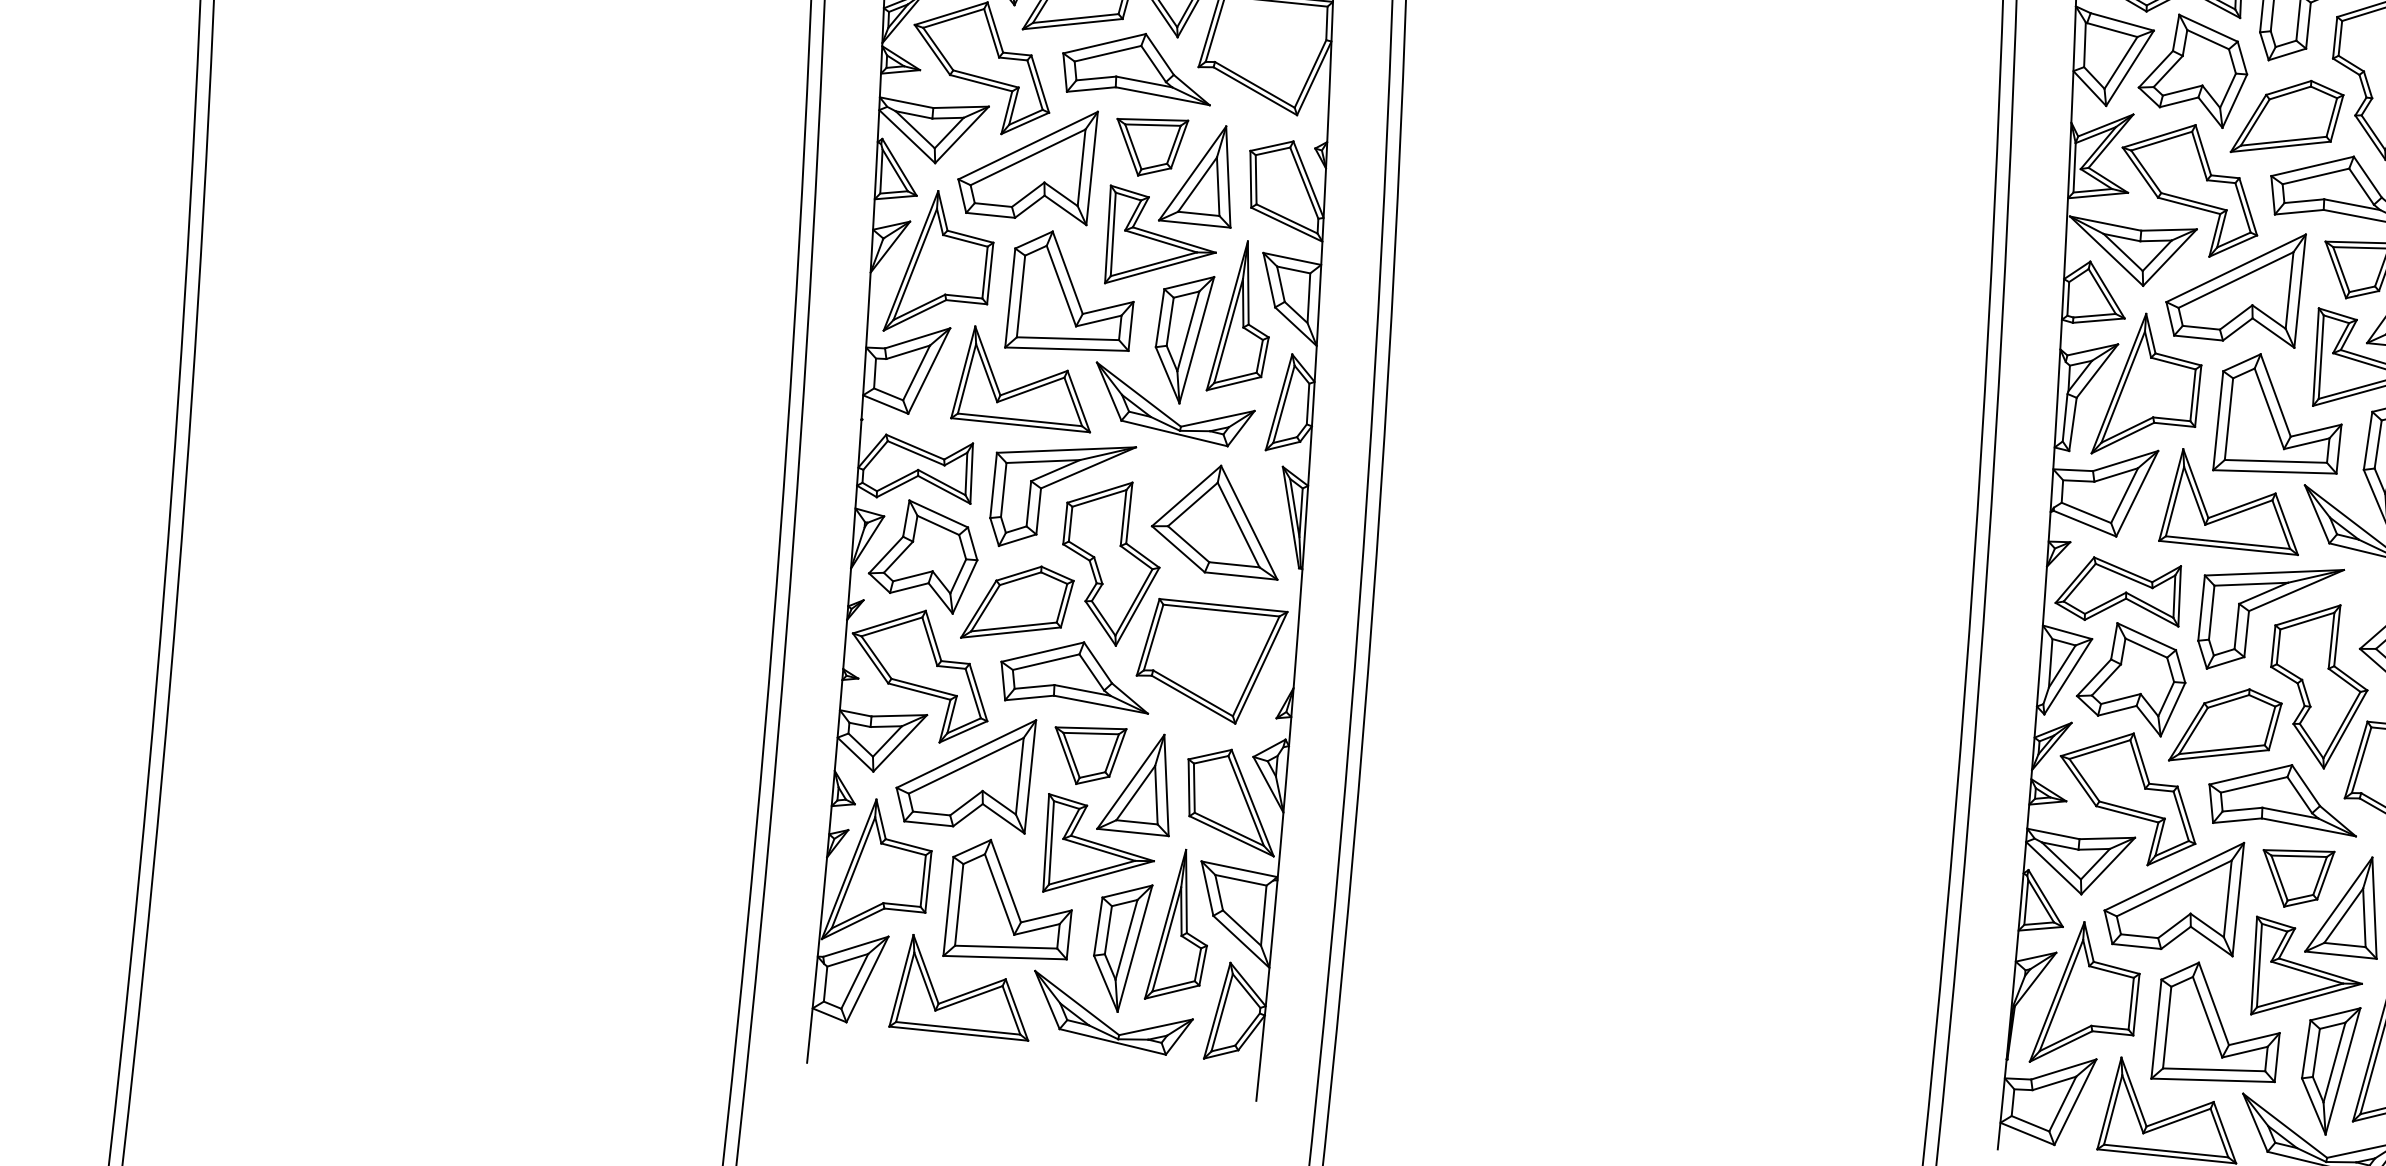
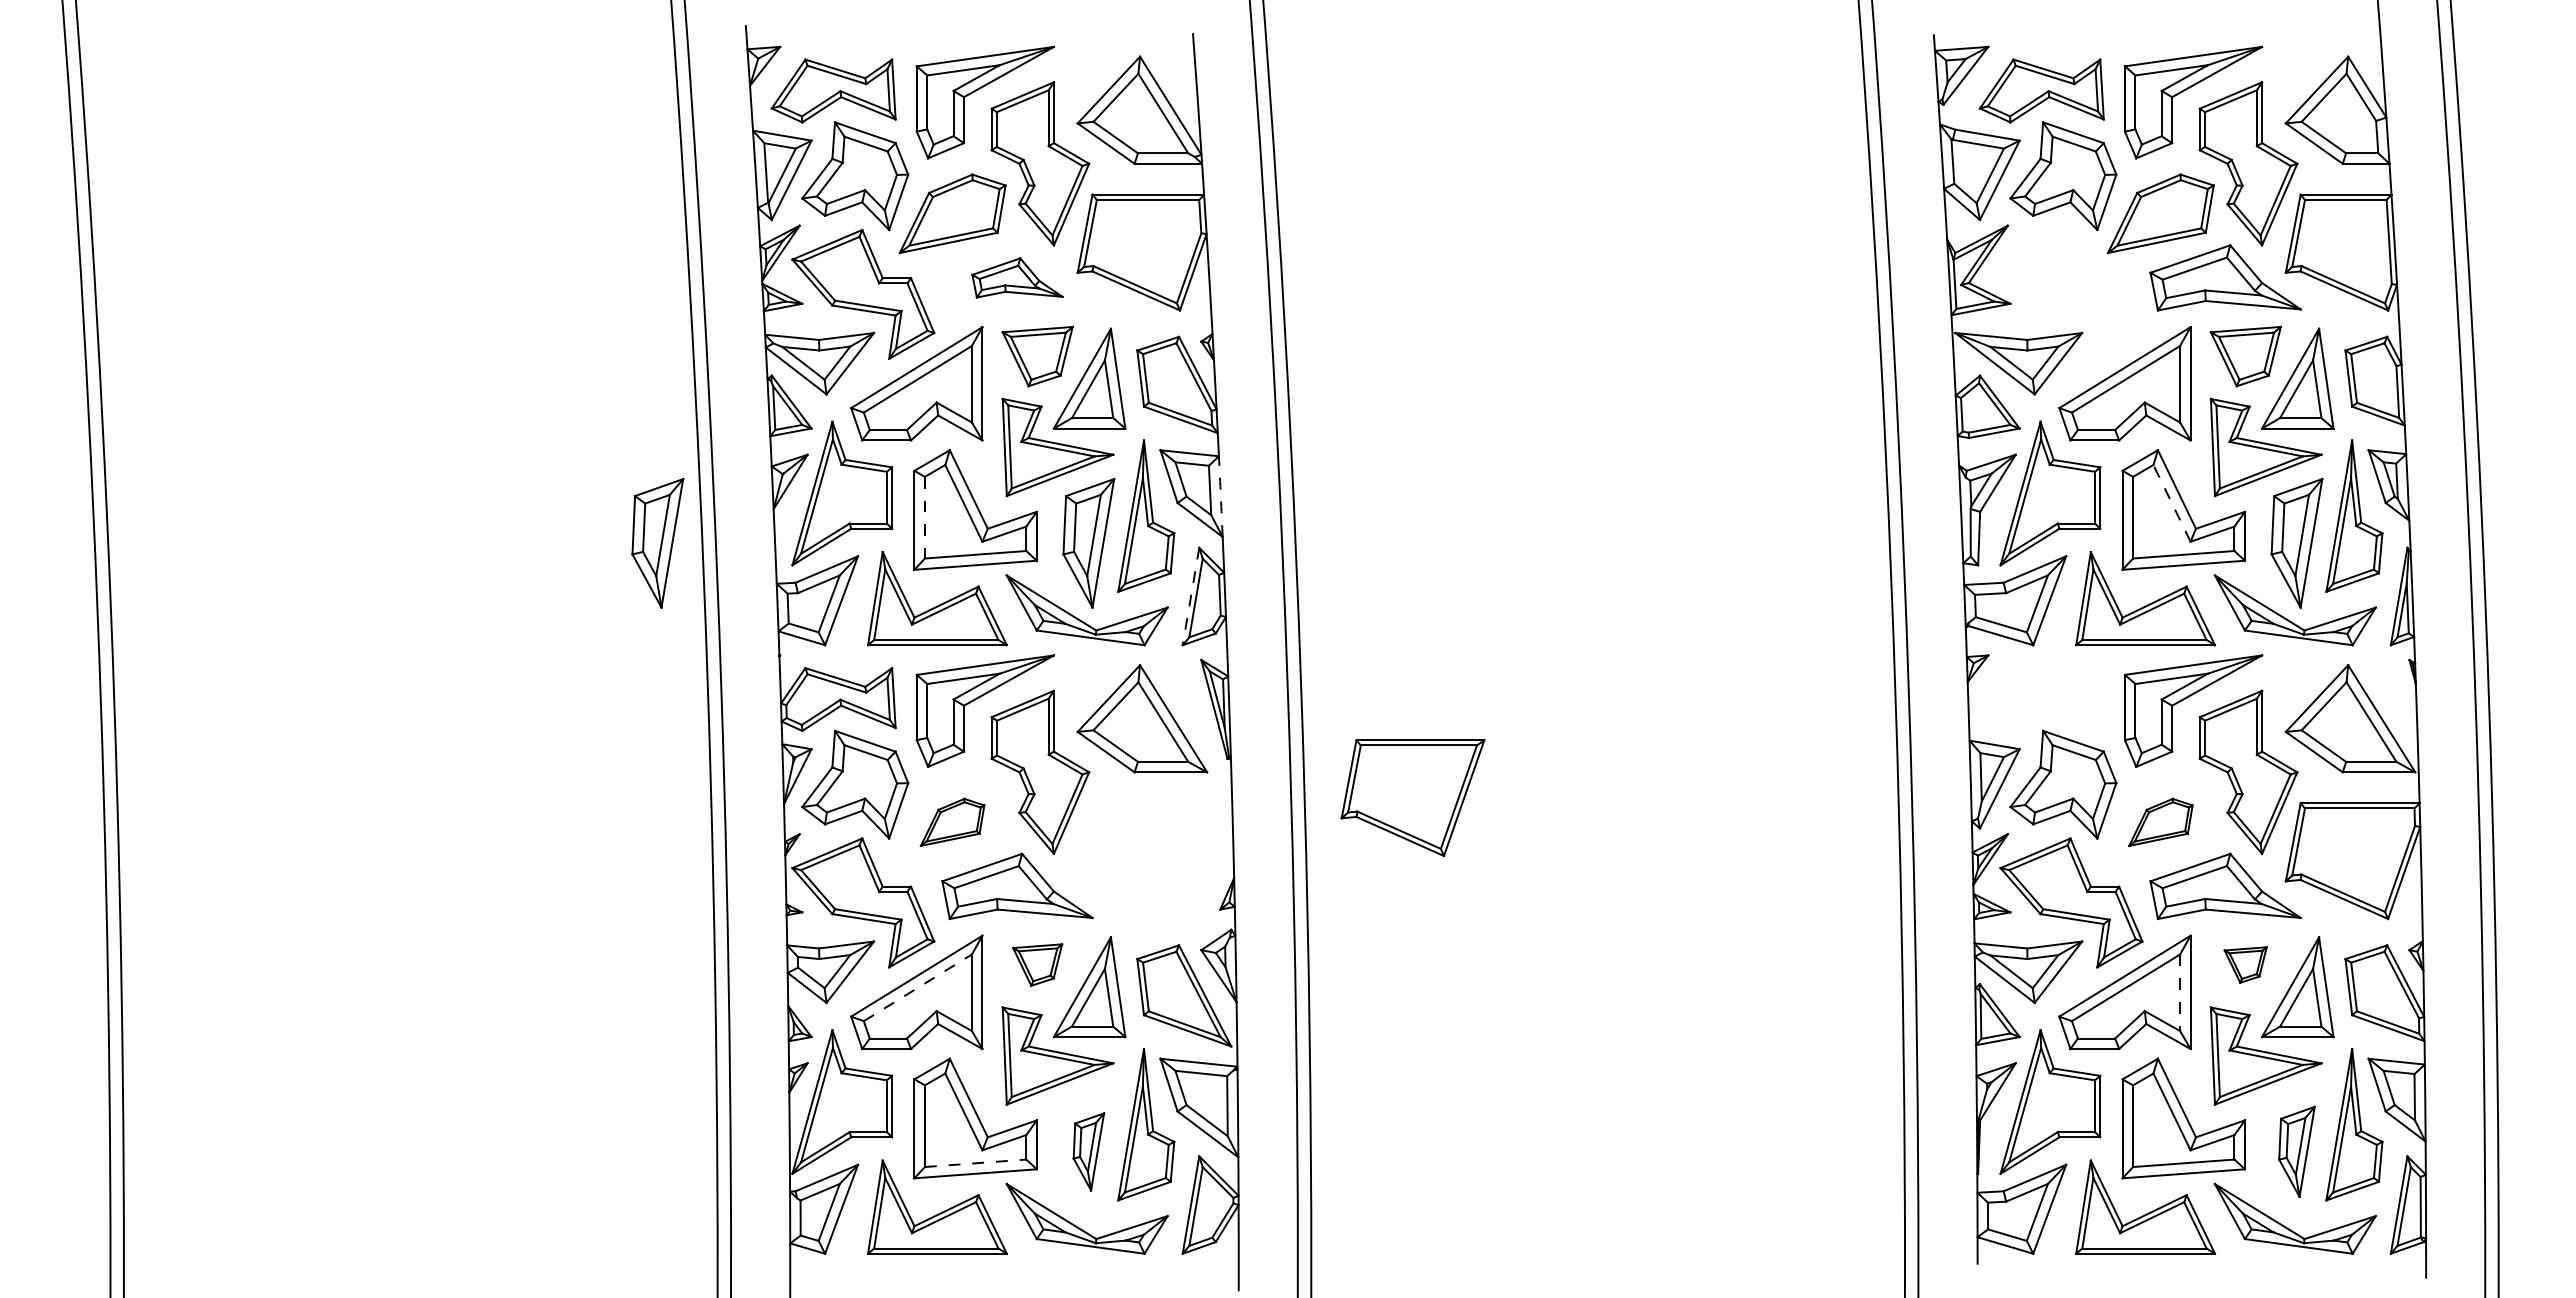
part: (1137, 65) -> (1017, 277), size x0.6
part: (2190, 188) -> (2071, 293), removed
part: (751, 295) -> (657, 543), added
line: (1020, 296) -> (924, 517), solid -> dashed
arc: (1318, 305) -> (1220, 496), solid -> dashed
line: (1278, 403) -> (1190, 597), solid -> dashed
line: (2269, 408) -> (2172, 503), solid -> dashed
part: (2118, 591) -> (2041, 699), removed
part: (1017, 604) -> (952, 822), size x0.6
part: (1209, 662) -> (1412, 798), moved
part: (2225, 726) -> (2160, 822), size x0.6
part: (1088, 754) -> (1037, 964), size x0.7
line: (965, 765) -> (917, 987), solid -> dashed
part: (2296, 877) -> (2245, 964), size x0.6
line: (2228, 899) -> (2180, 993), solid -> dashed
part: (1120, 946) -> (1088, 1151), size x0.6
line: (1006, 947) -> (975, 1163), solid -> dashed
part: (2328, 1069) -> (2296, 1151), size x0.7

